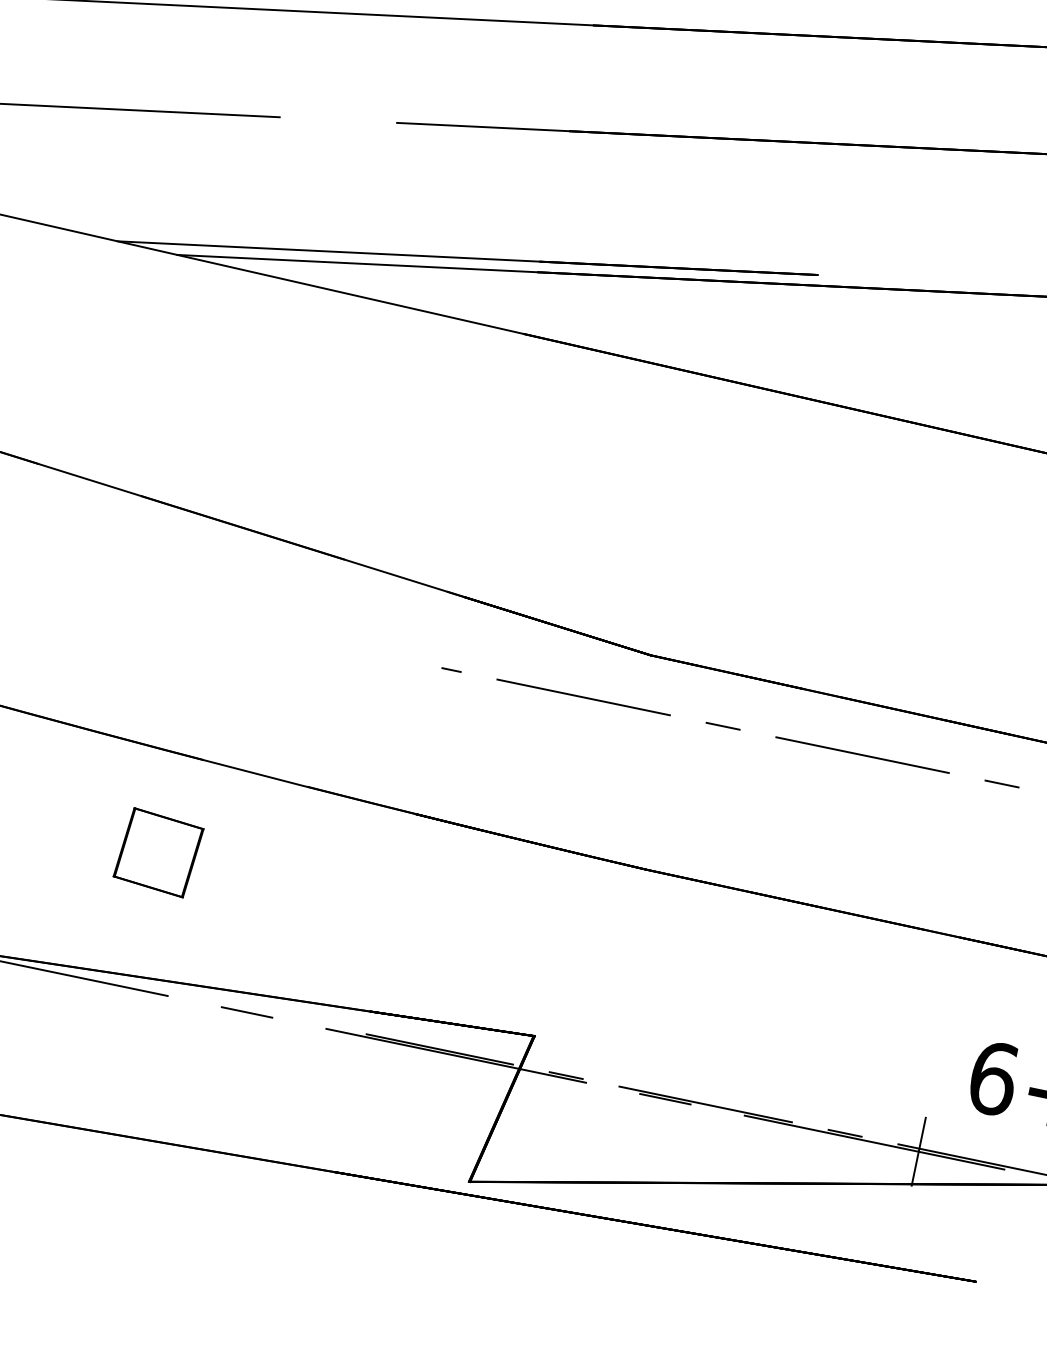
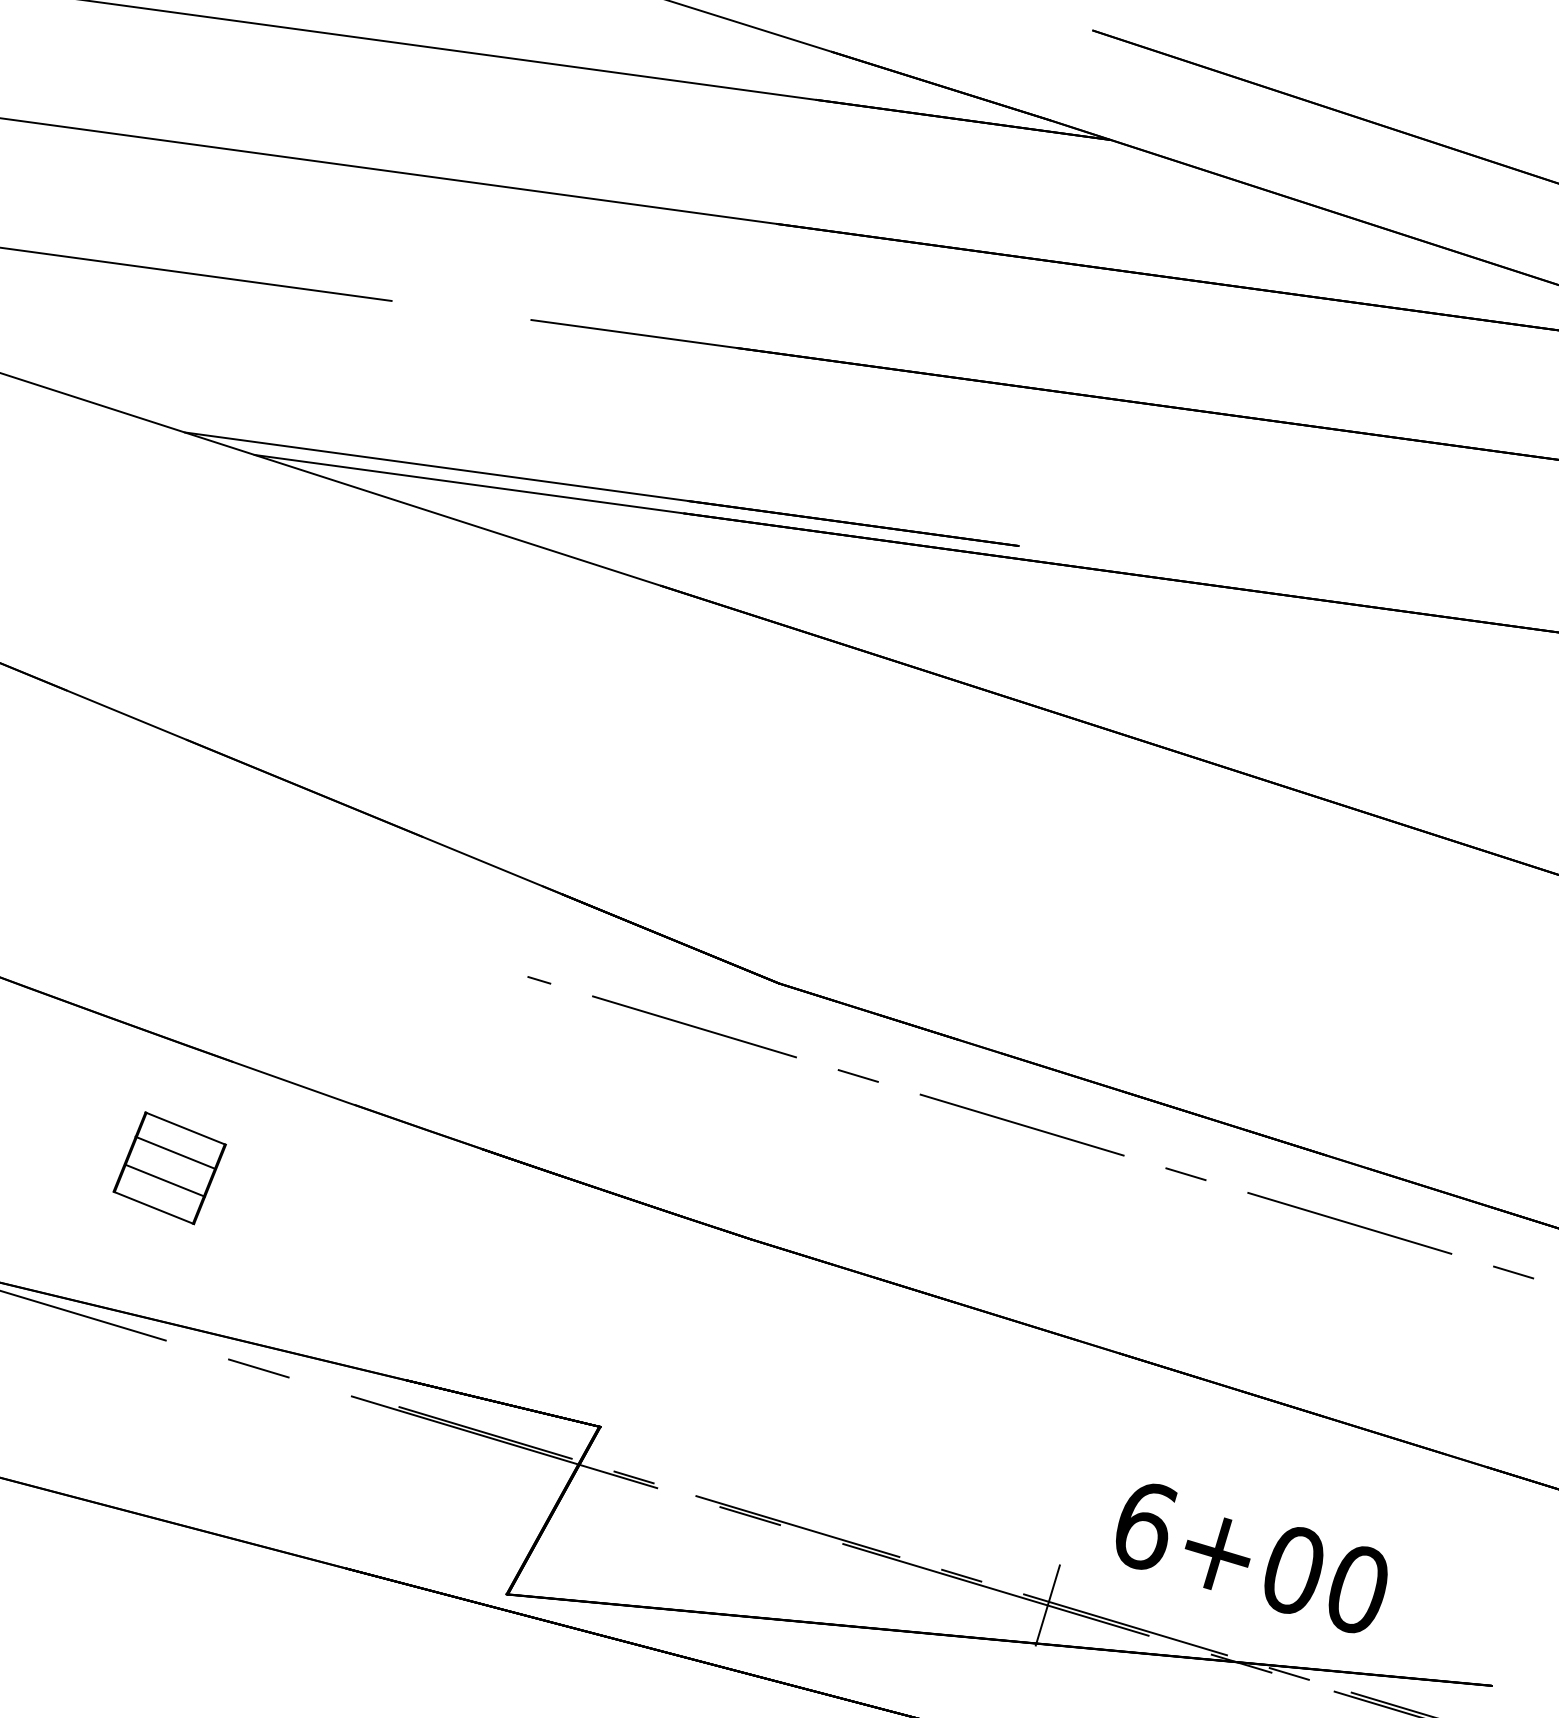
line: (168, 818) -> (164, 1180), moved
line: (147, 886) -> (174, 1152), moved

